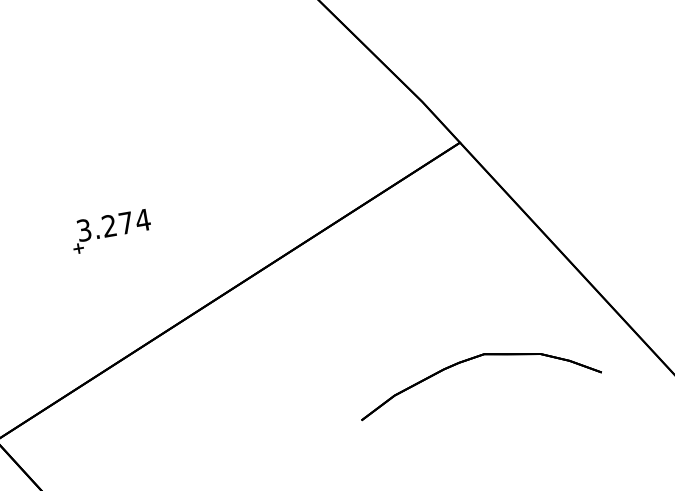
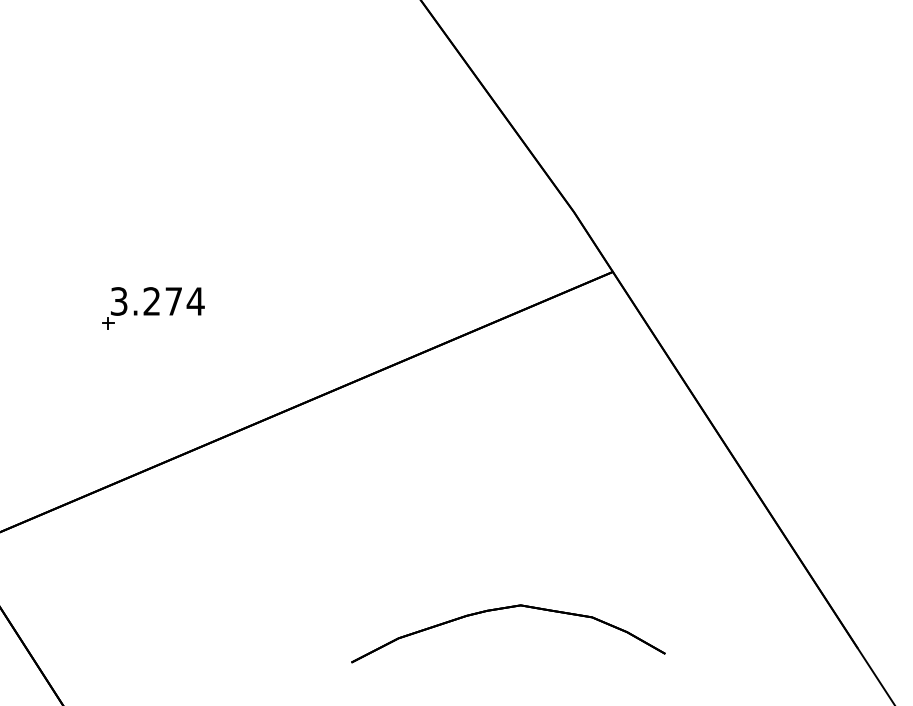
part: (471, 359) -> (503, 609), moved

